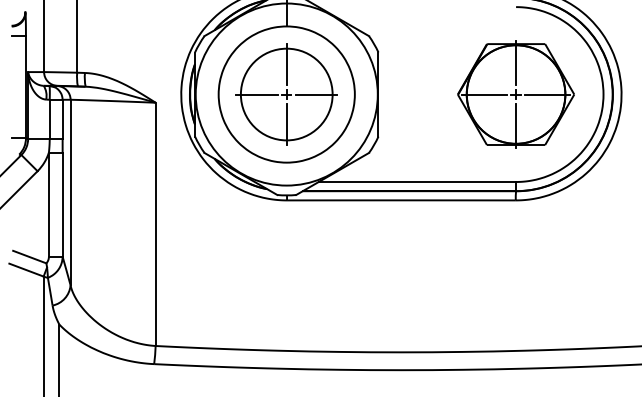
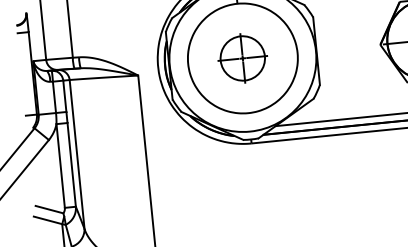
part: (286, 94) -> (242, 58), size x0.6

